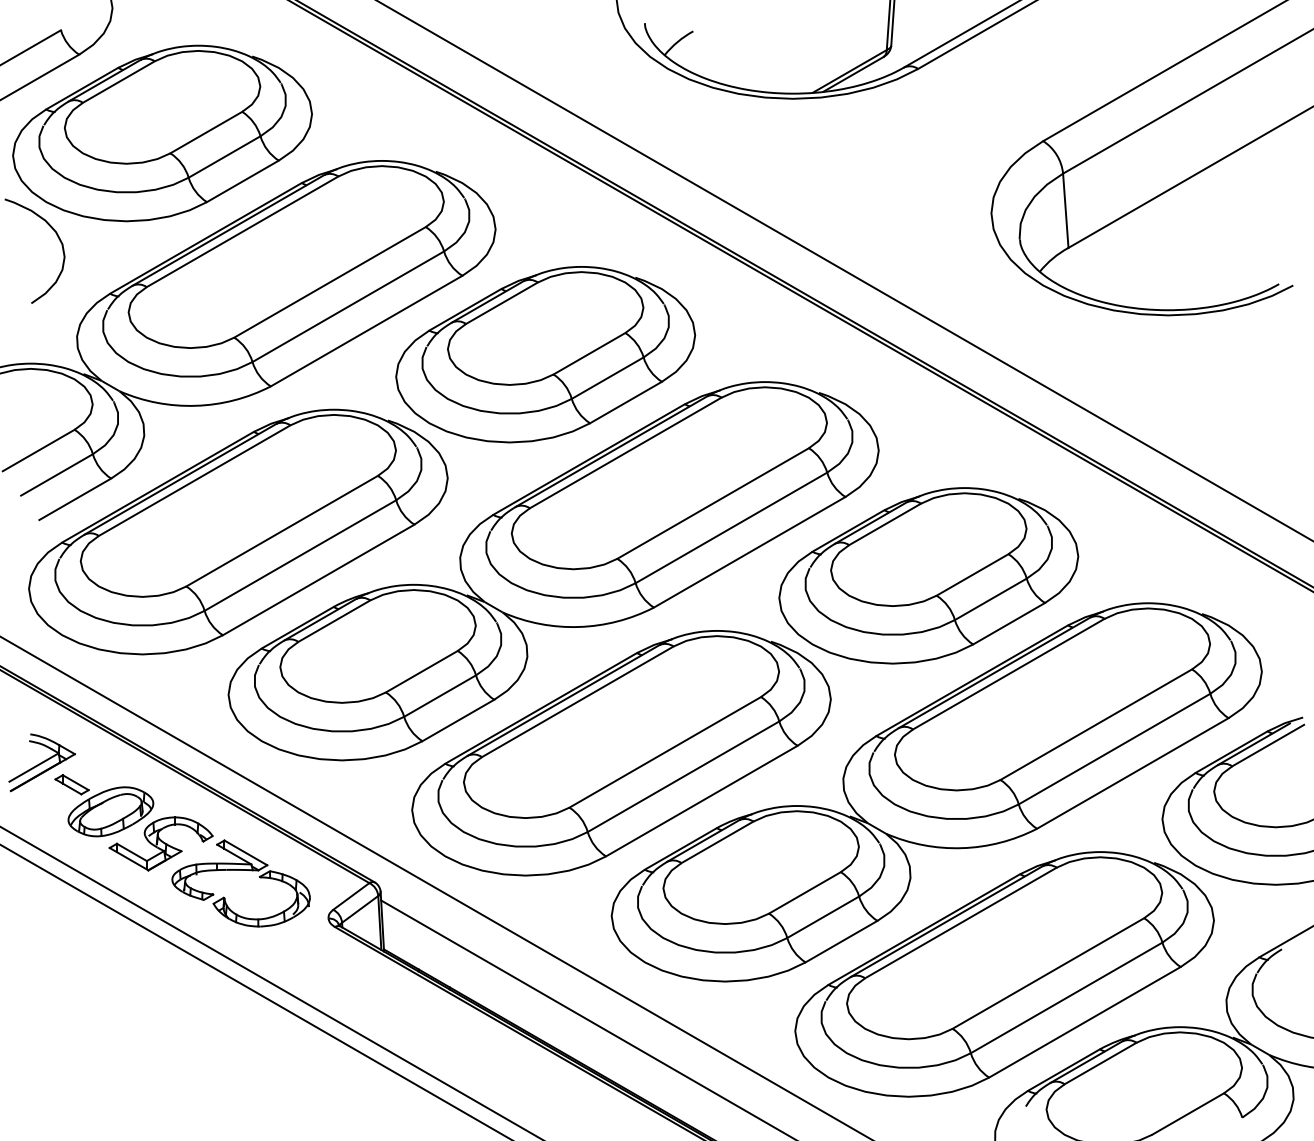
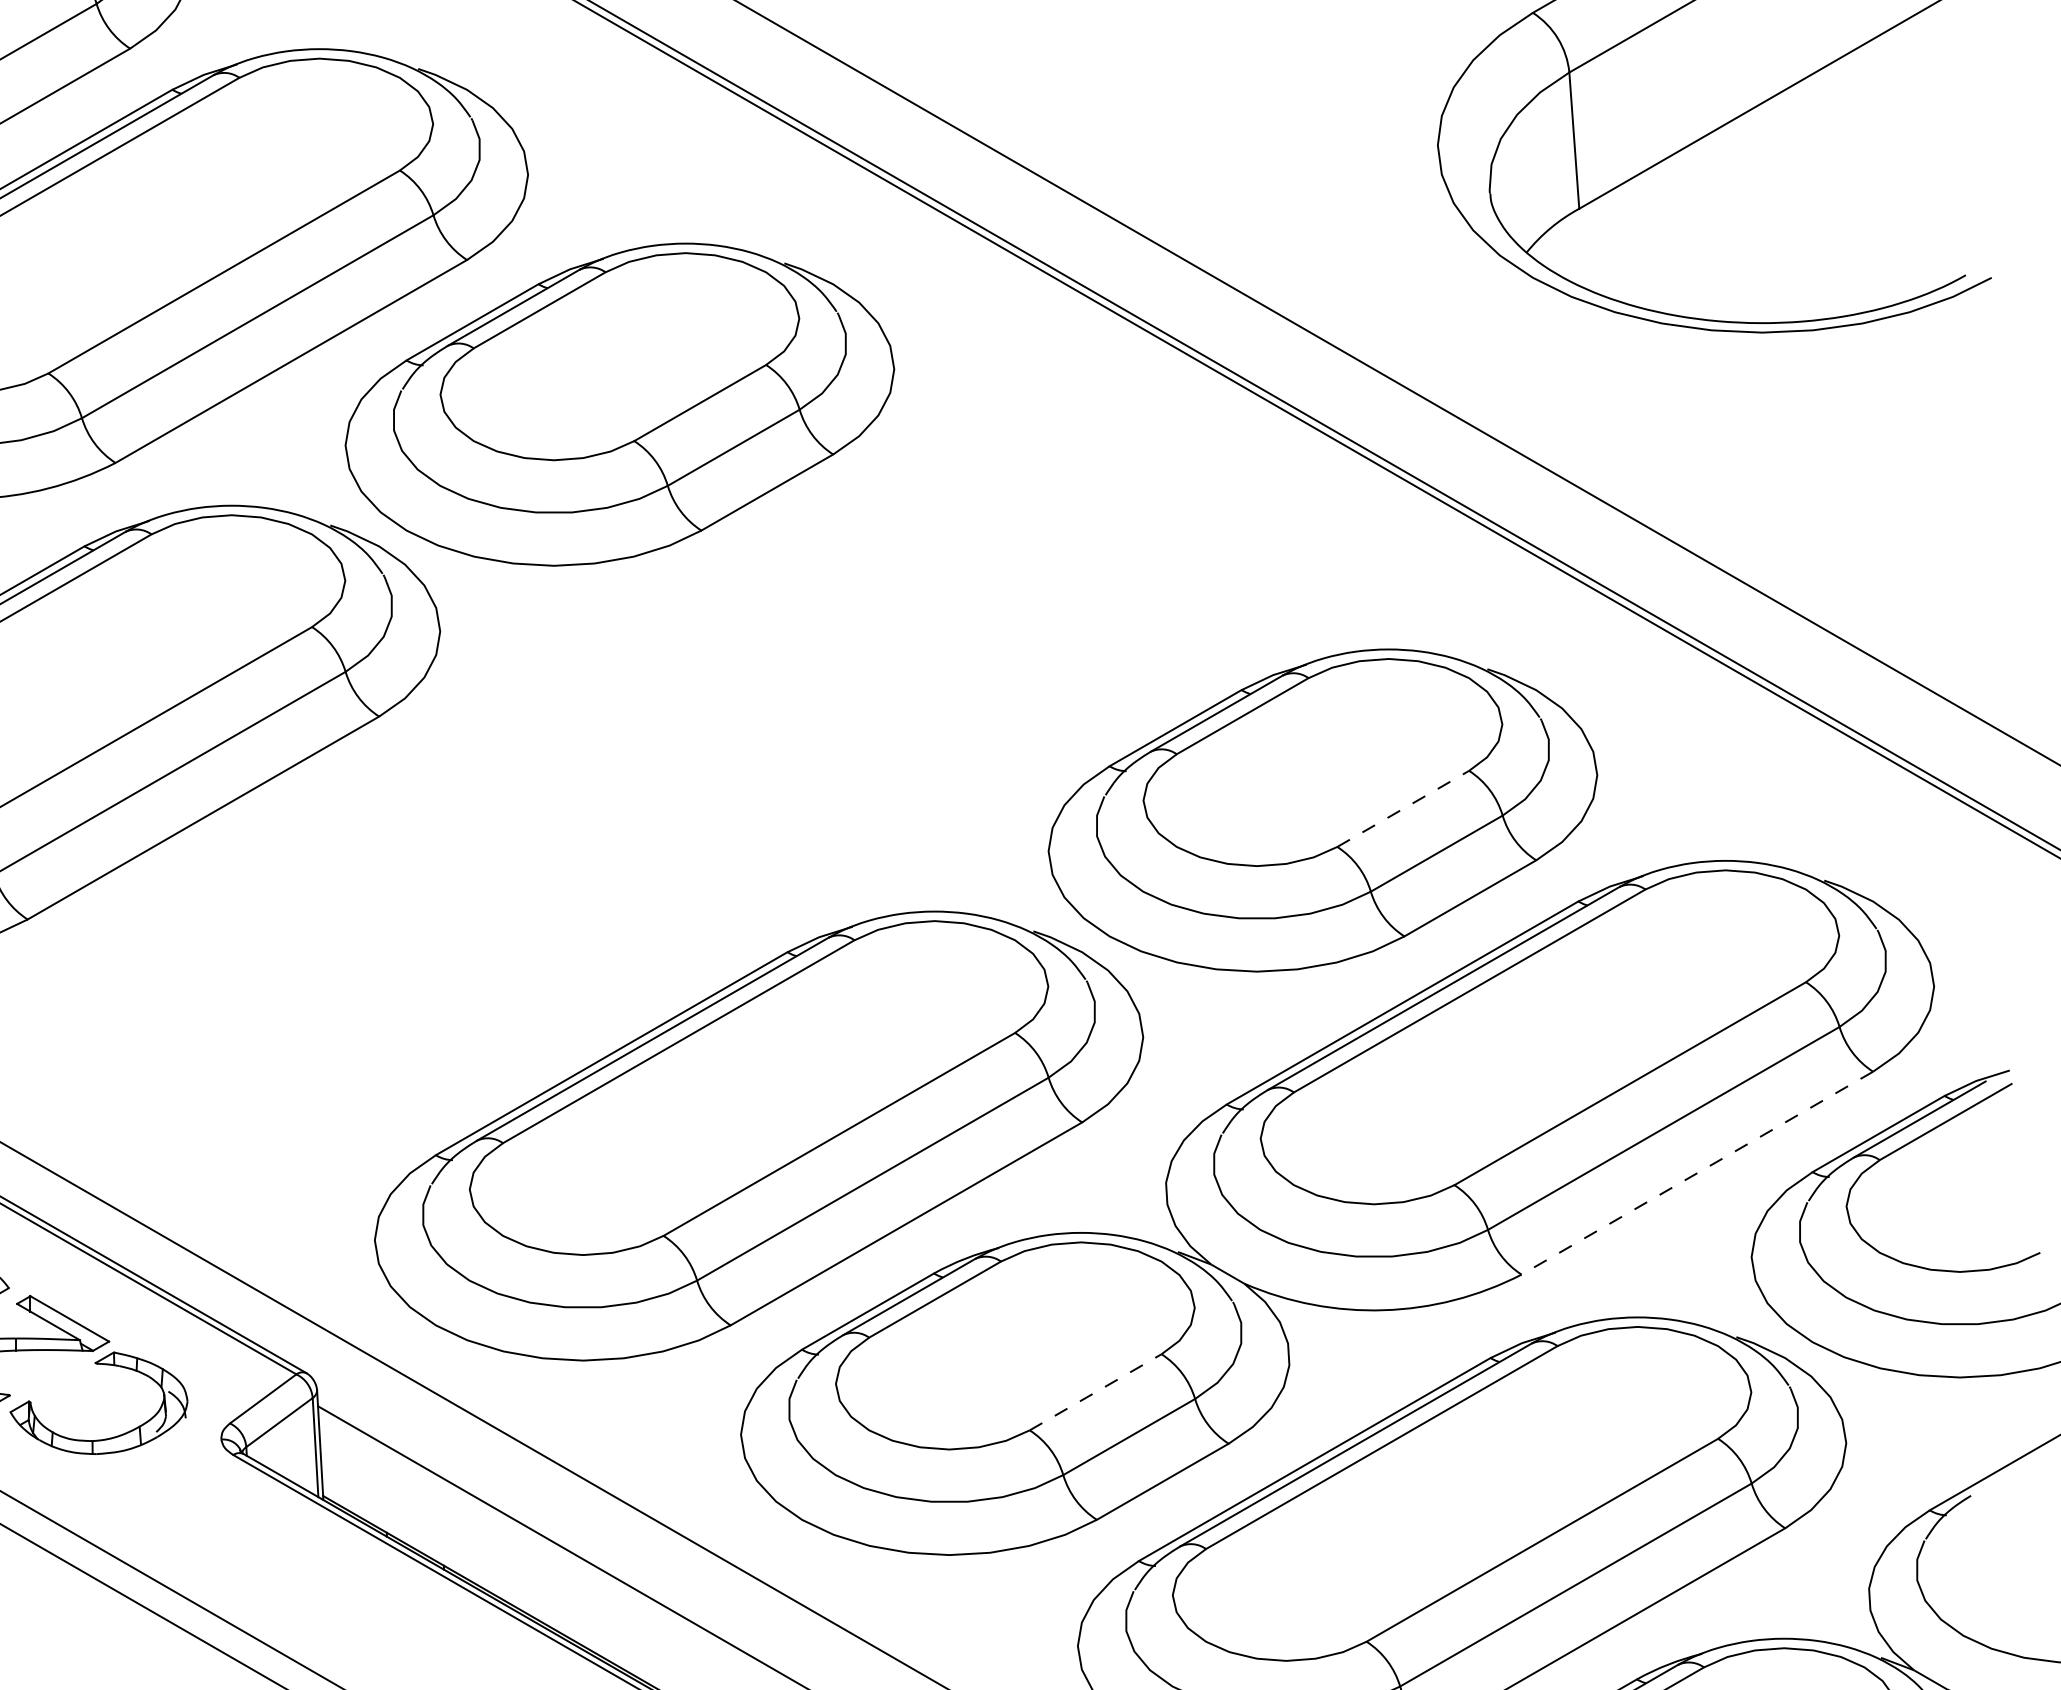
part: (553, 571) -> (634, 802), removed
line: (972, 574) -> (1403, 808), solid -> dashed
line: (1132, 773) -> (1696, 1173), solid -> dashed
line: (805, 892) -> (1096, 1391), solid -> dashed

